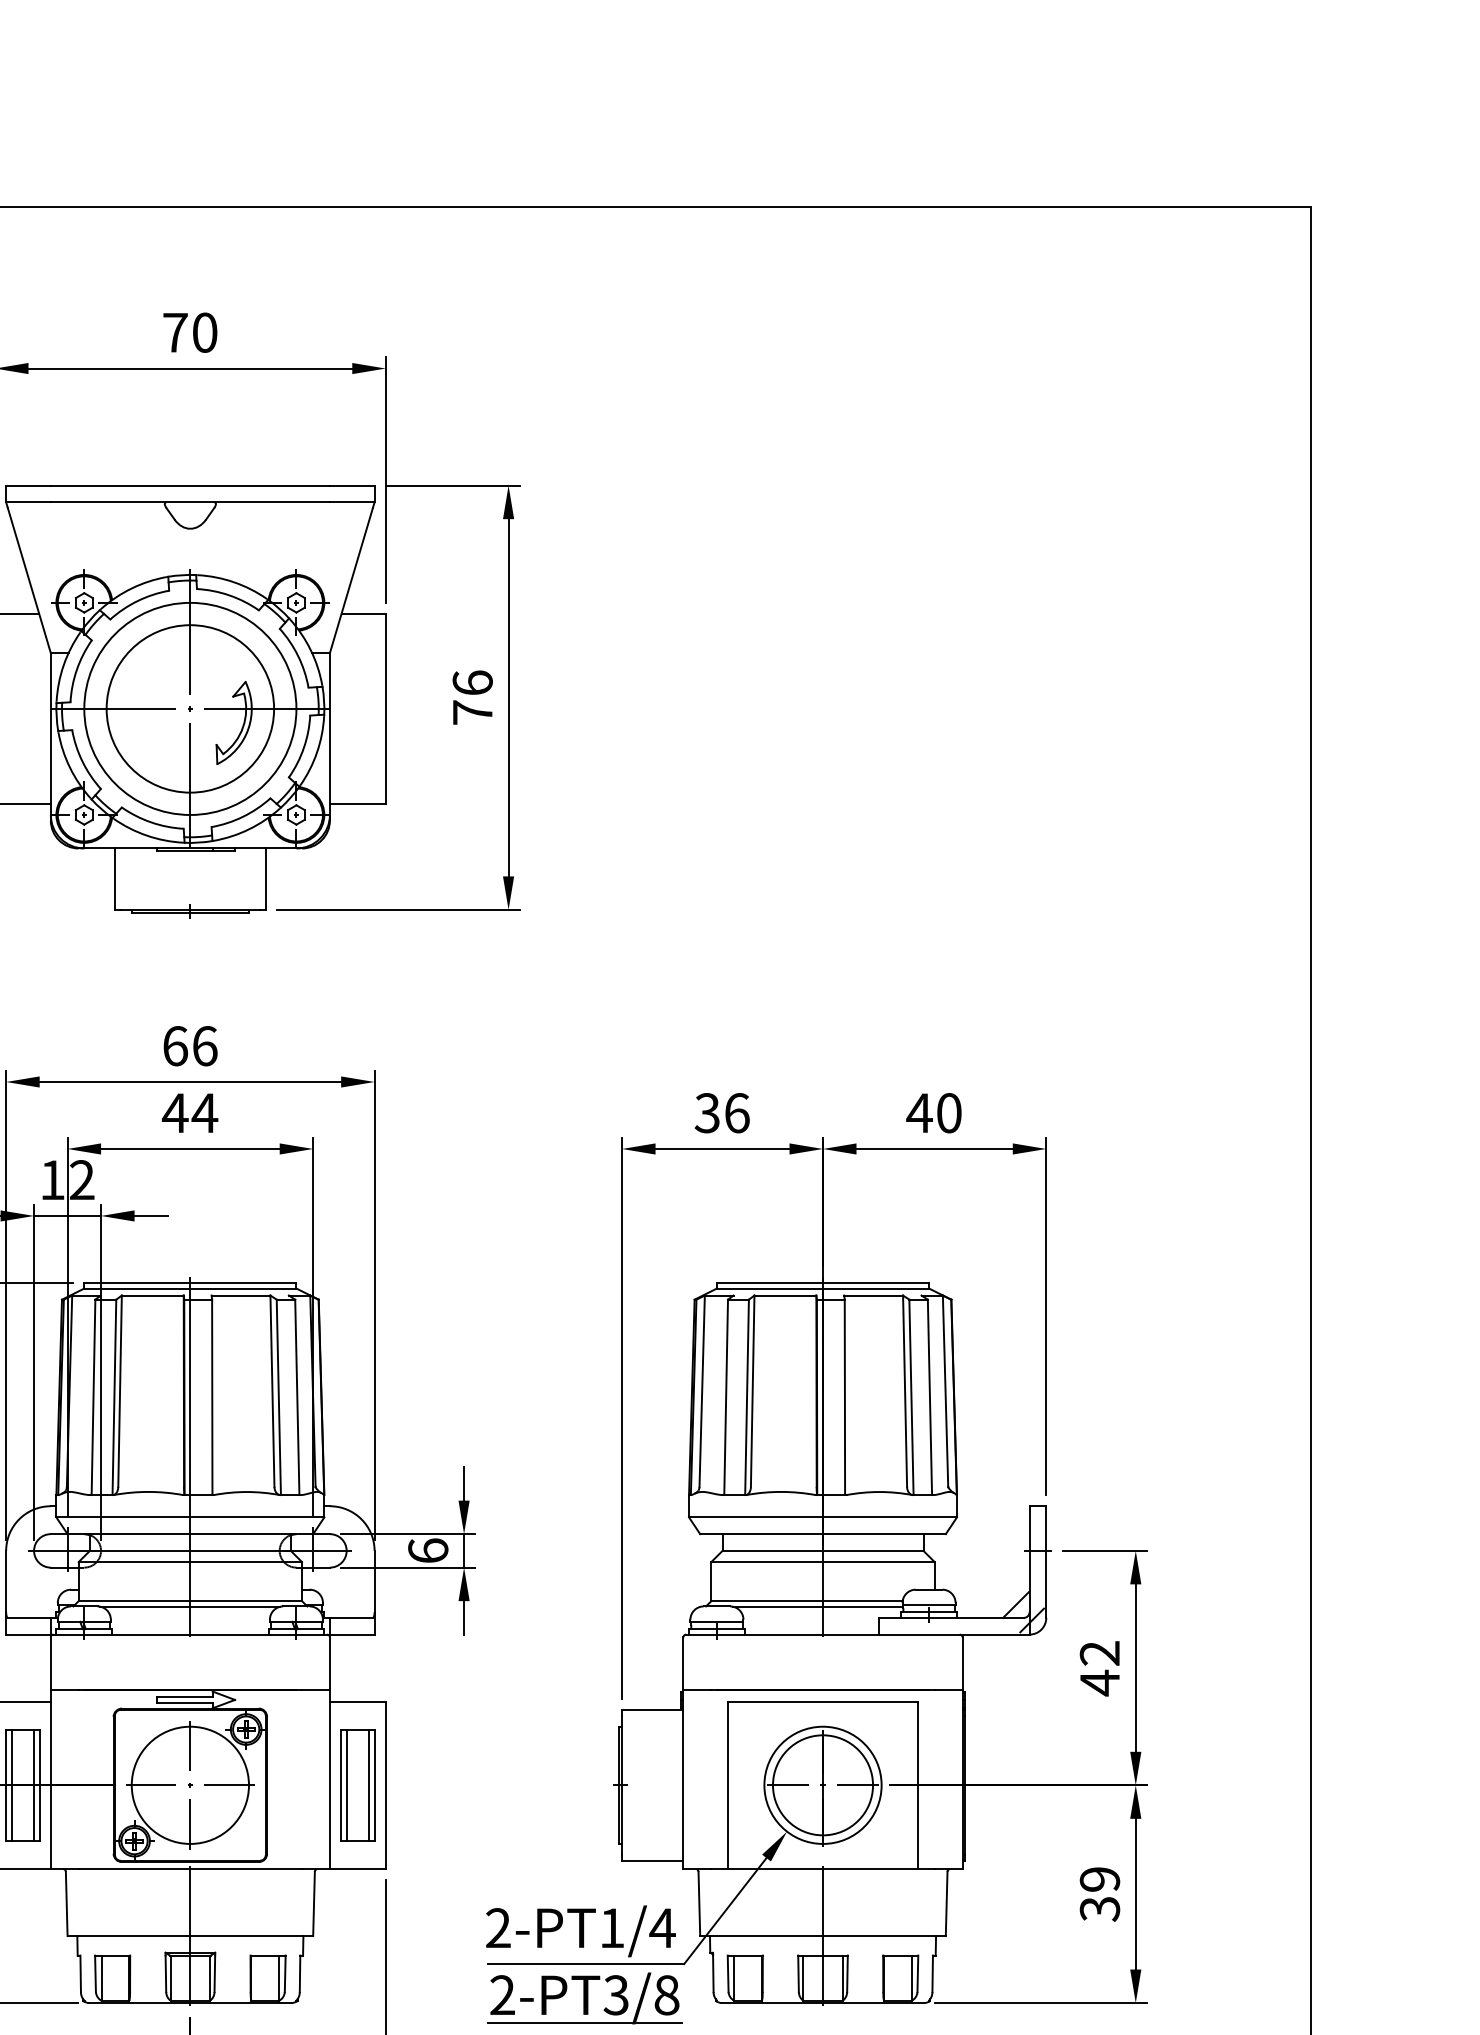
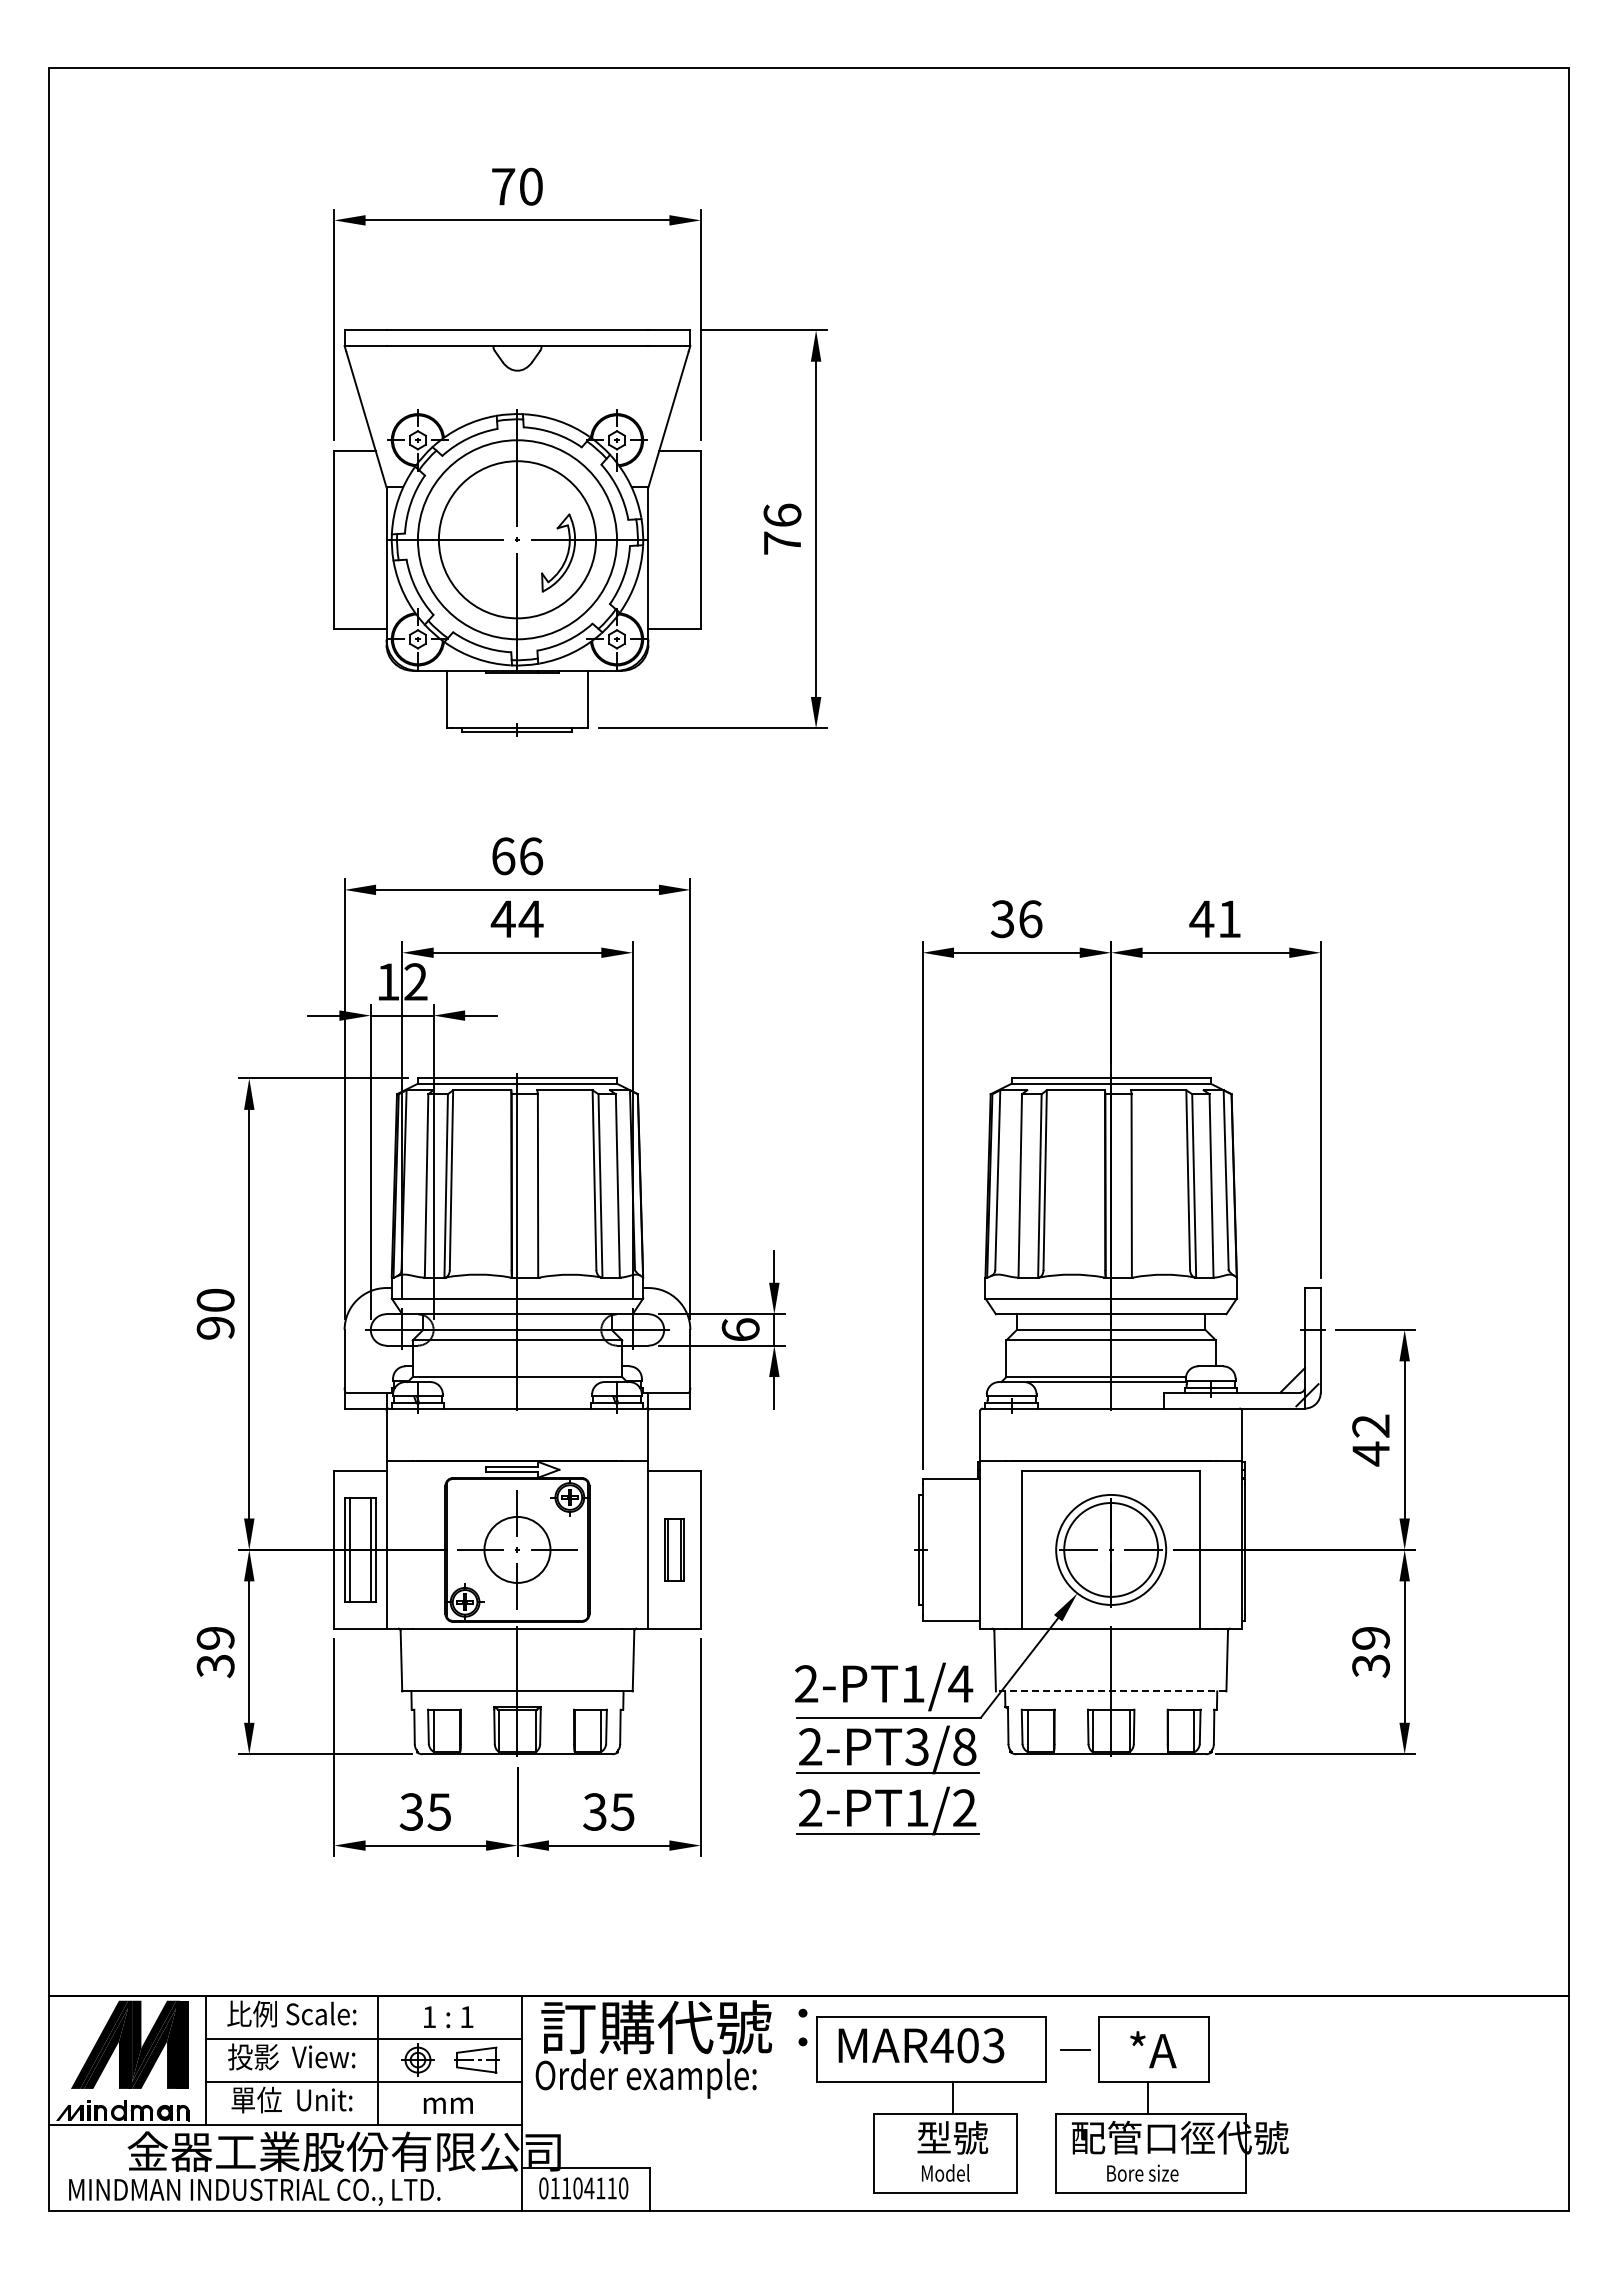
text: (949, 1113) -> (1229, 919), 40 -> 41
line: (190, 1606) -> (517, 1382), removed
circle: (190, 1784) -> (517, 1549), size x0.6
part: (357, 1784) -> (674, 1549), size x0.6
line: (822, 1936) -> (1110, 1691), solid -> dashed

